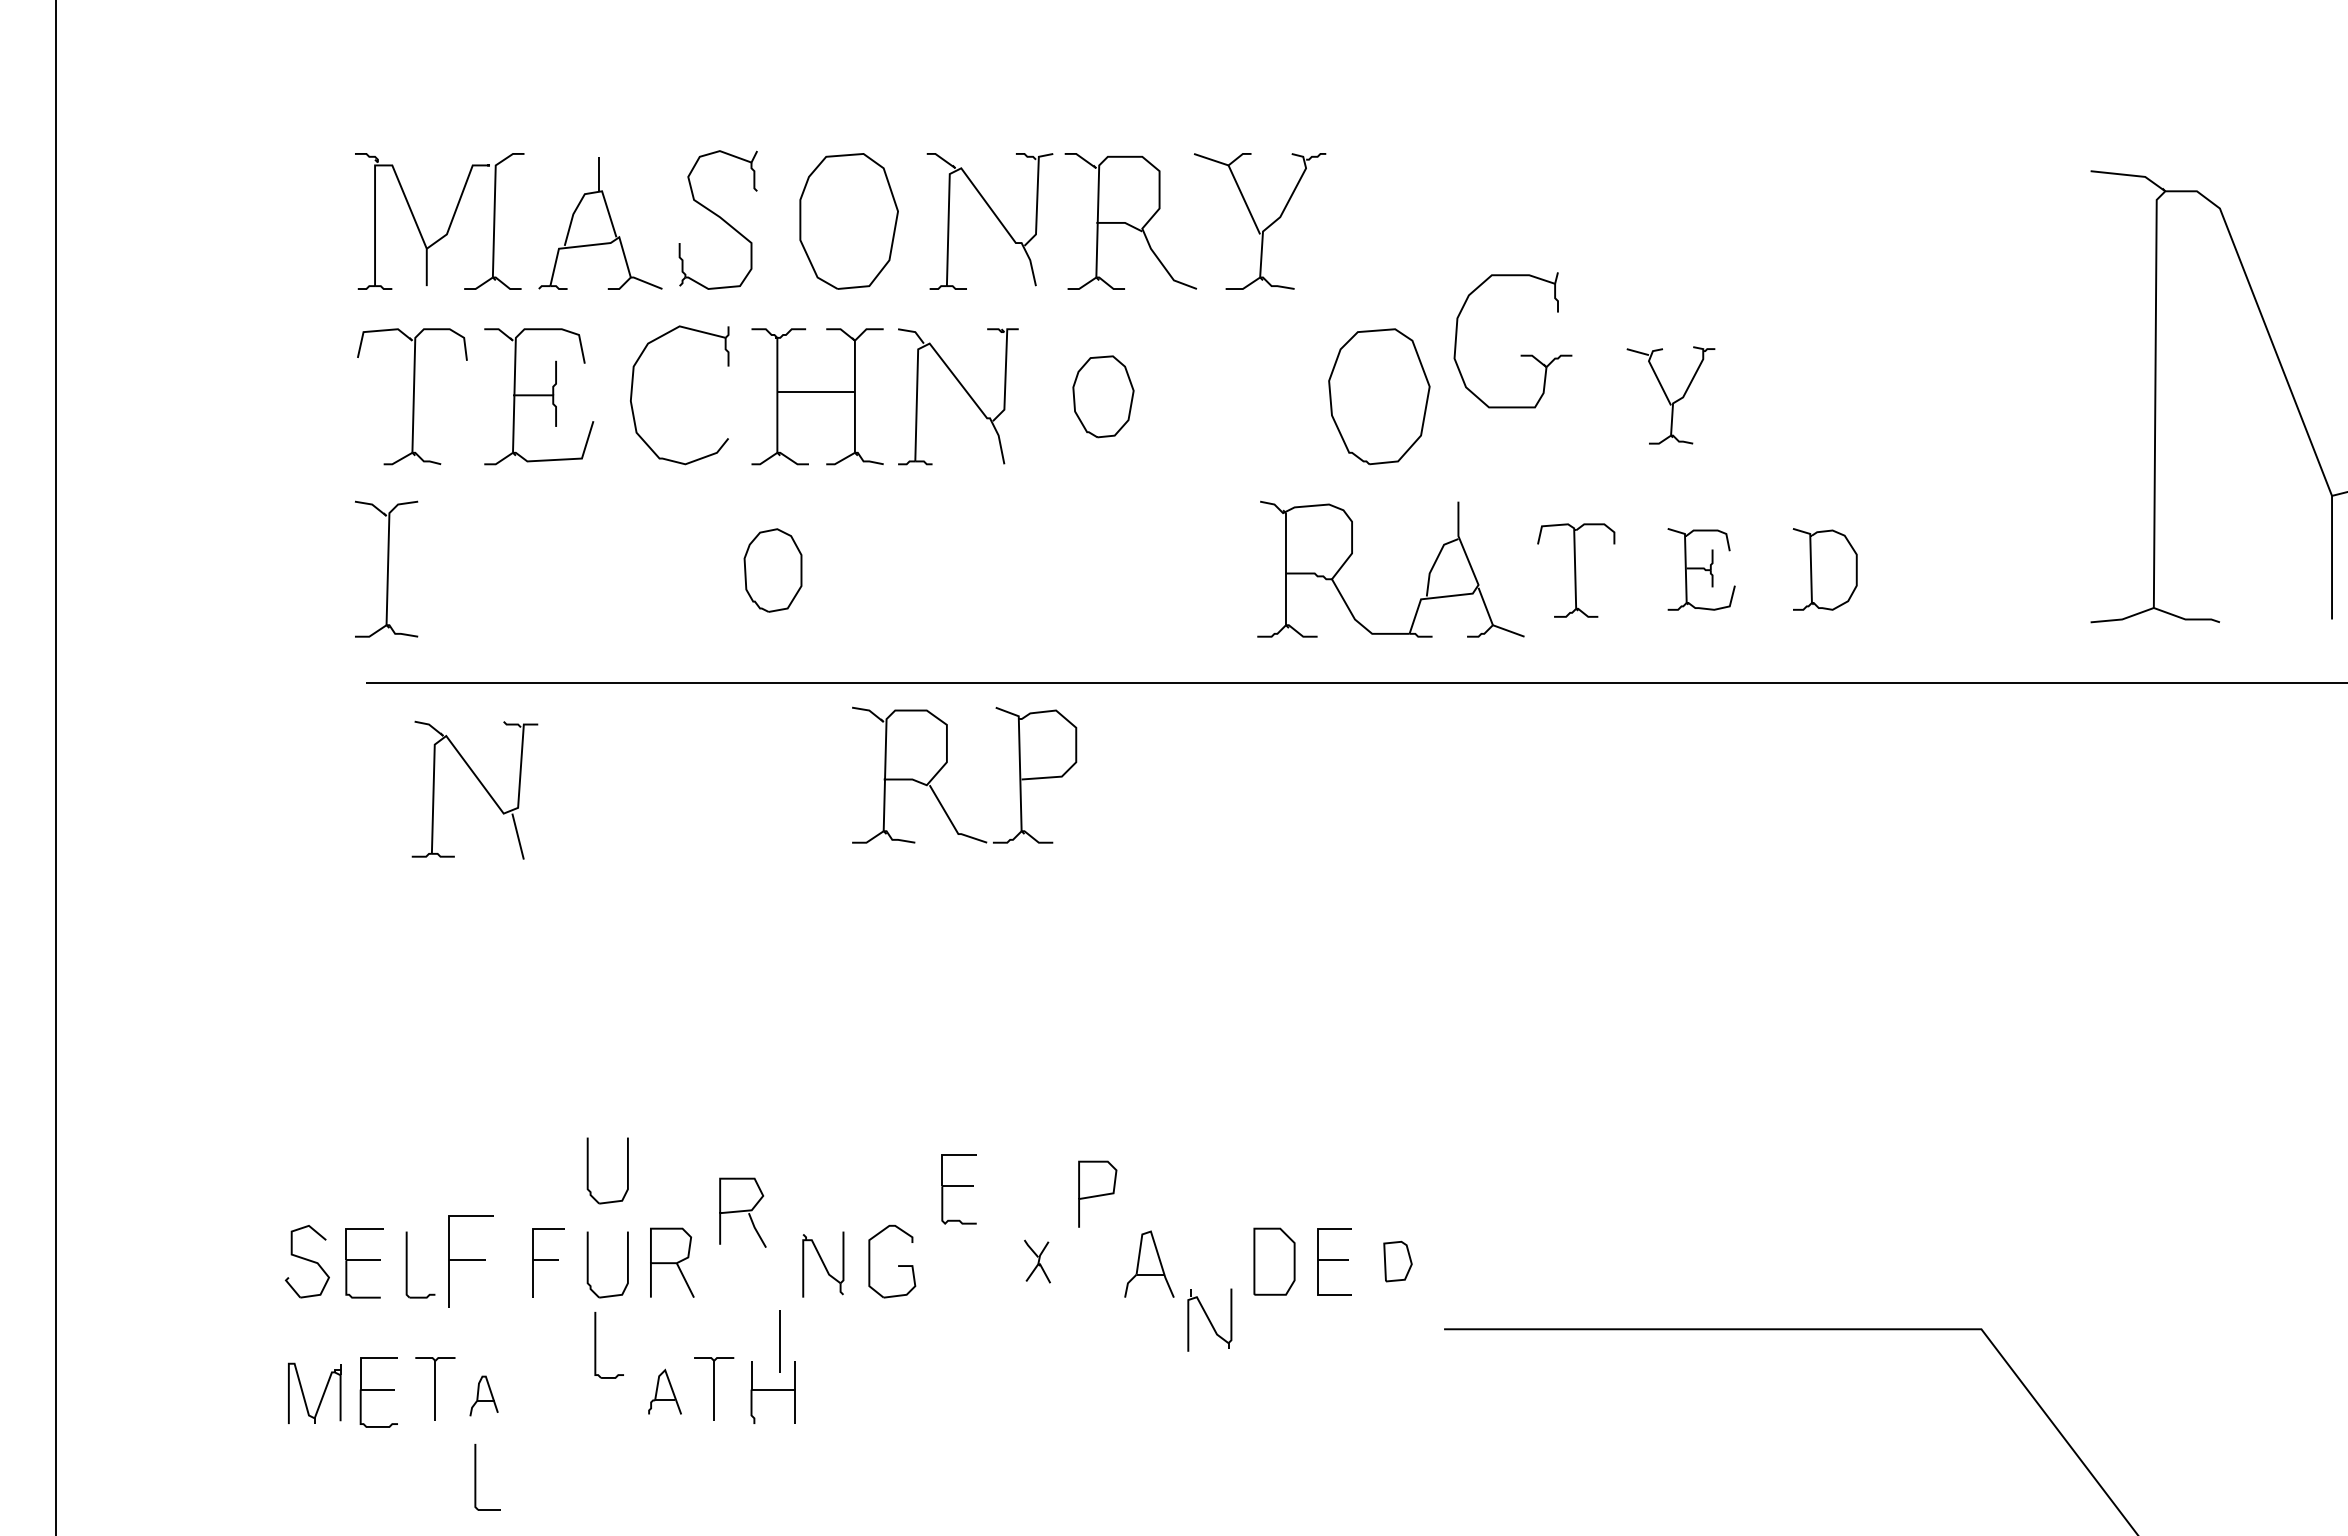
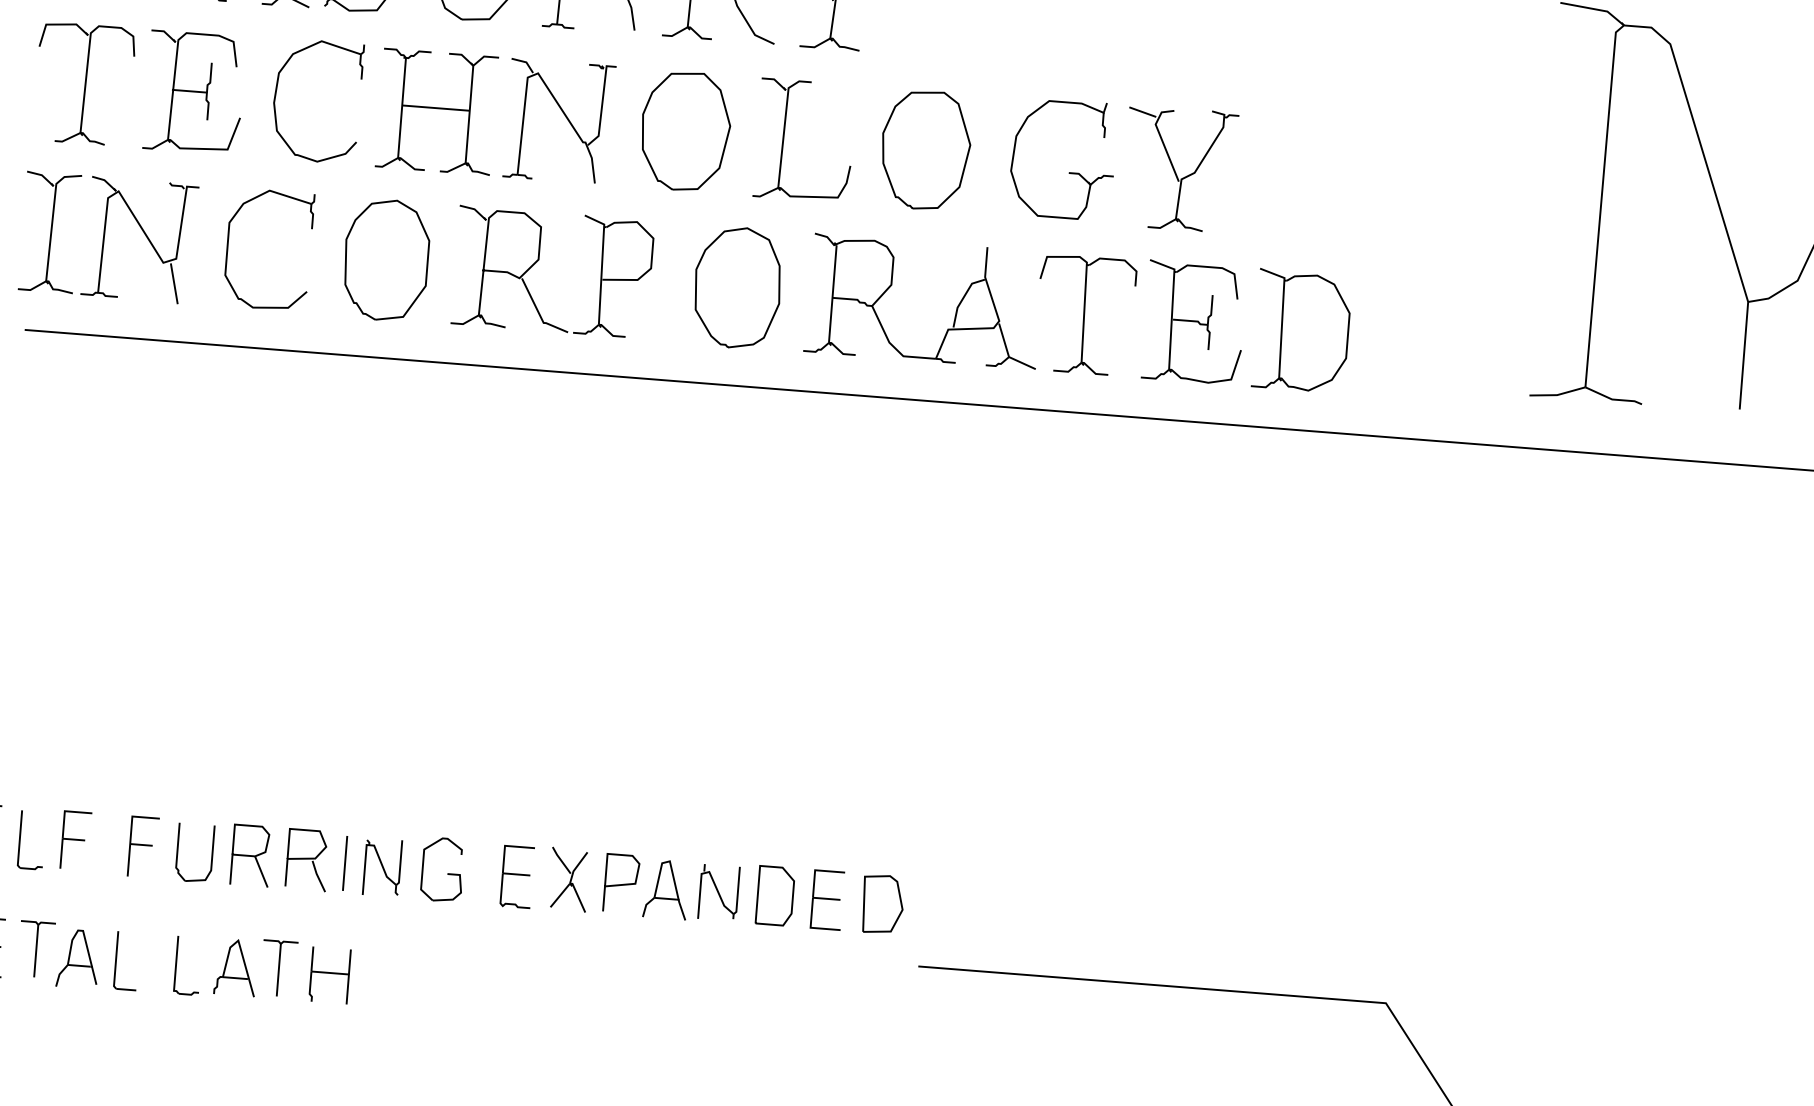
part: (1521, 354) -> (1069, 172), moved
part: (1670, 395) -> (1179, 169), size x1.43
part: (1103, 396) -> (685, 131), size x1.67
part: (1216, 396) -> (784, 139), added
part: (591, 568) -> (228, 245), added
part: (1701, 569) -> (1194, 322), size x1.67
part: (1824, 569) -> (1301, 331), size x1.67
part: (772, 570) -> (385, 260), size x1.67
part: (1176, 570) -> (737, 287), added
part: (1575, 570) -> (1084, 315), size x1.43
part: (947, 763) -> (539, 260), moved
part: (481, 785) -> (145, 236), moved
part: (588, 1170) -> (184, 769), removed
part: (958, 1189) -> (516, 877), moved
curve: (1098, 1194) -> (622, 883), moved
part: (742, 1212) -> (307, 859), moved
part: (470, 1261) -> (75, 840), size x0.71
part: (1037, 1261) -> (569, 879), size x1.67
part: (1397, 1261) -> (882, 904), size x1.67
part: (1209, 1319) -> (718, 892), moved
line: (779, 1341) -> (344, 863), moved
part: (596, 1345) -> (177, 965), moved
part: (664, 1391) -> (235, 967), size x1.43
part: (483, 1395) -> (77, 958), size x1.67
part: (476, 1477) -> (117, 960), moved

